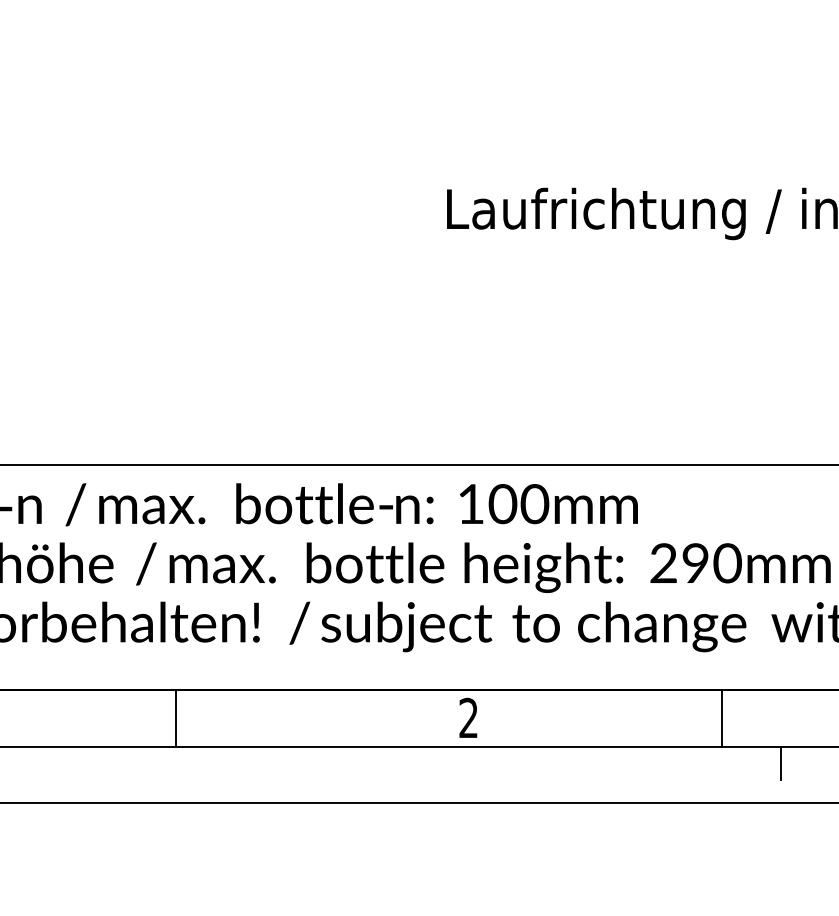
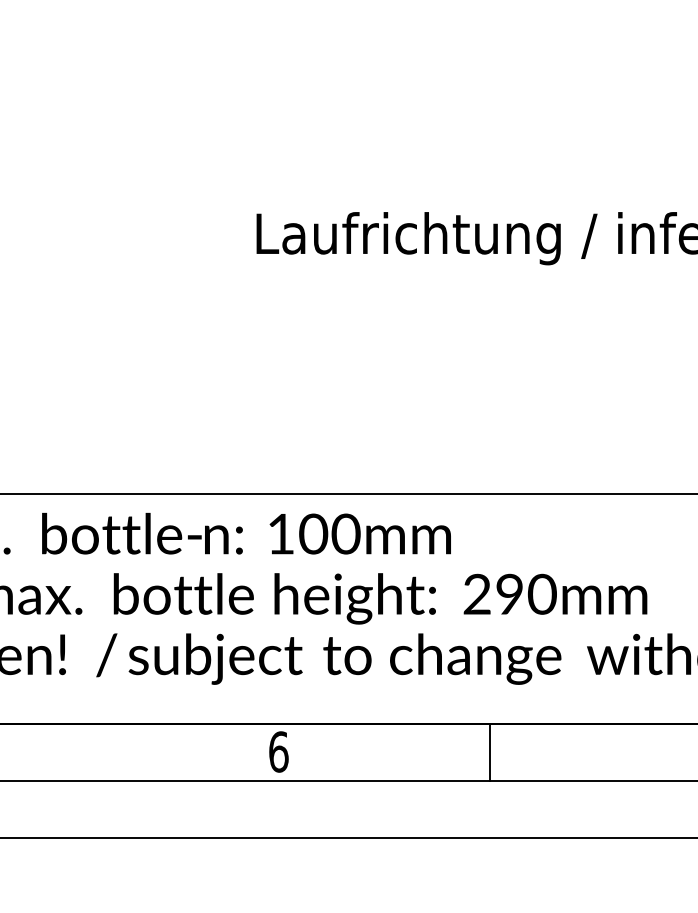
text: (468, 717) -> (278, 751), 2 -> 6
line: (721, 718) -> (489, 752), moved
line: (780, 763) -> (596, 798), removed

